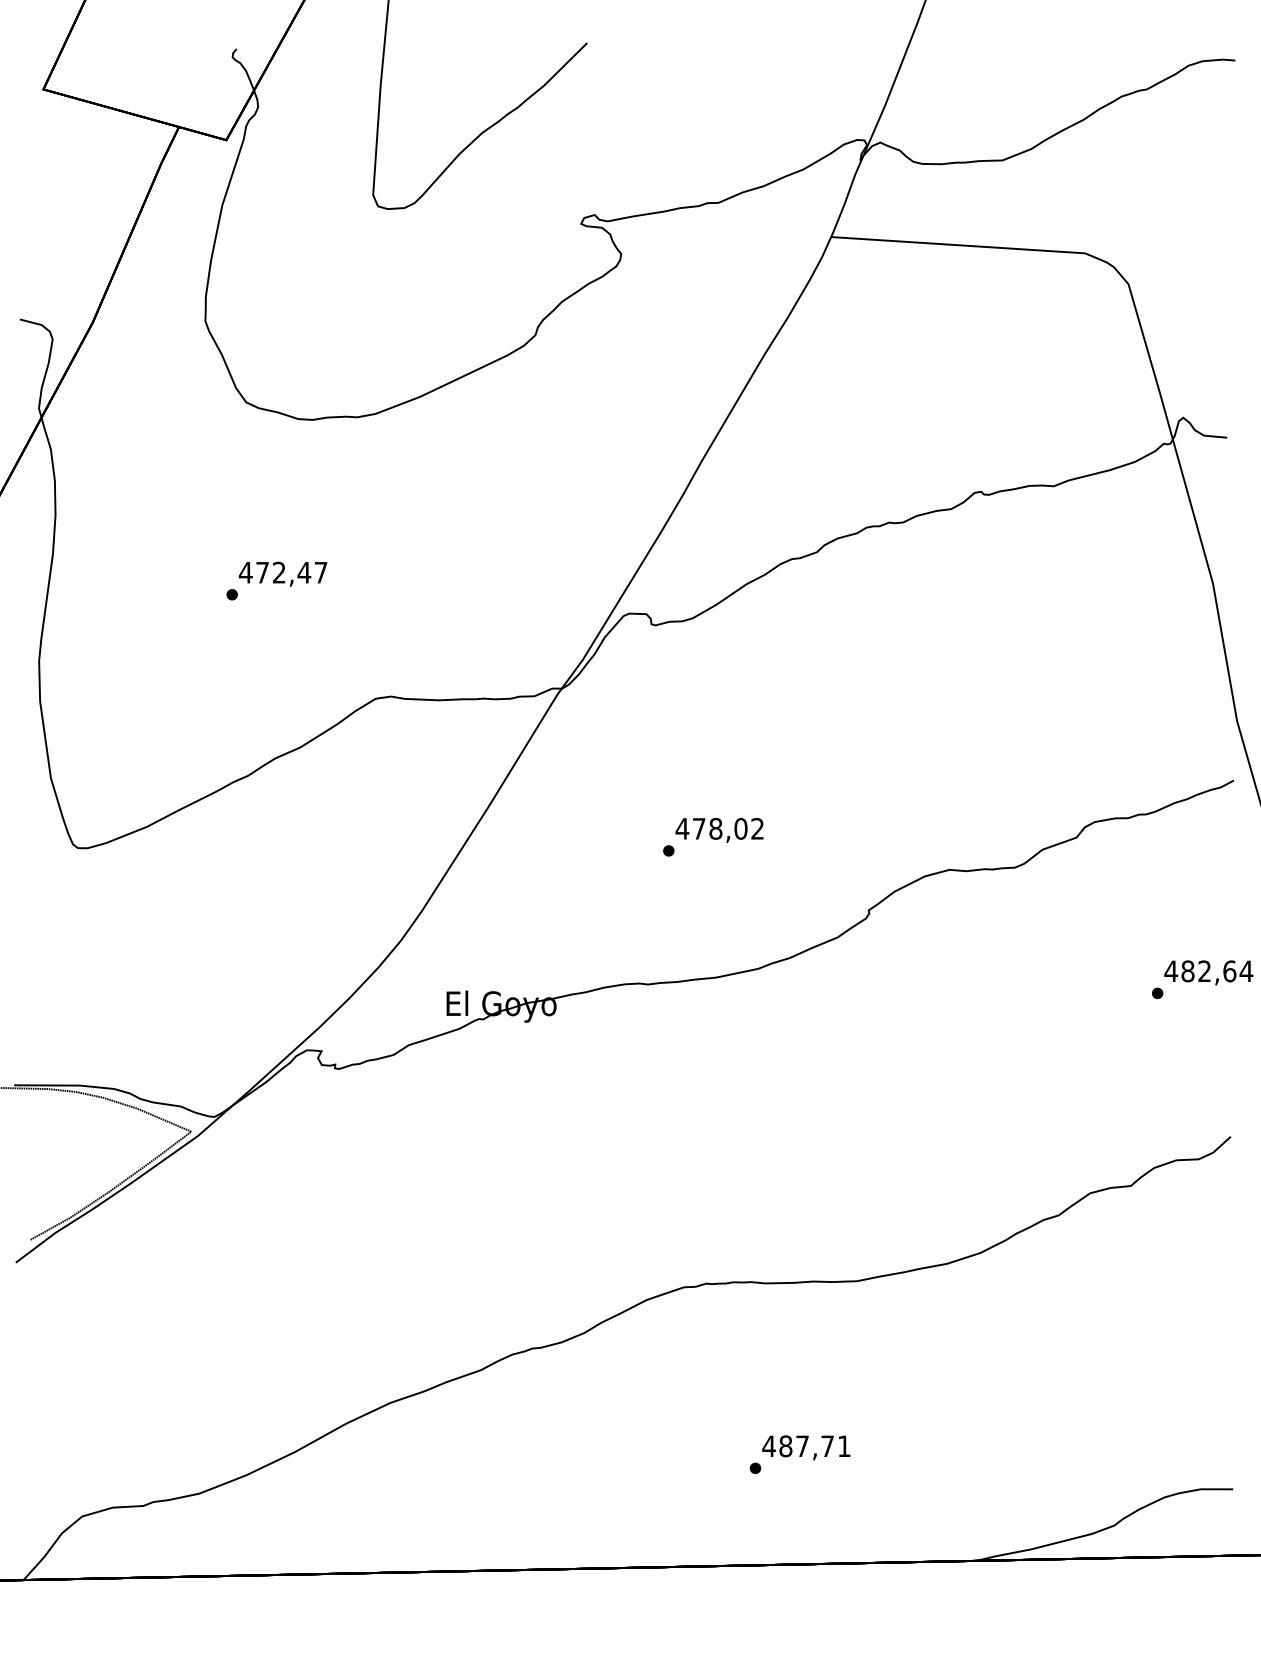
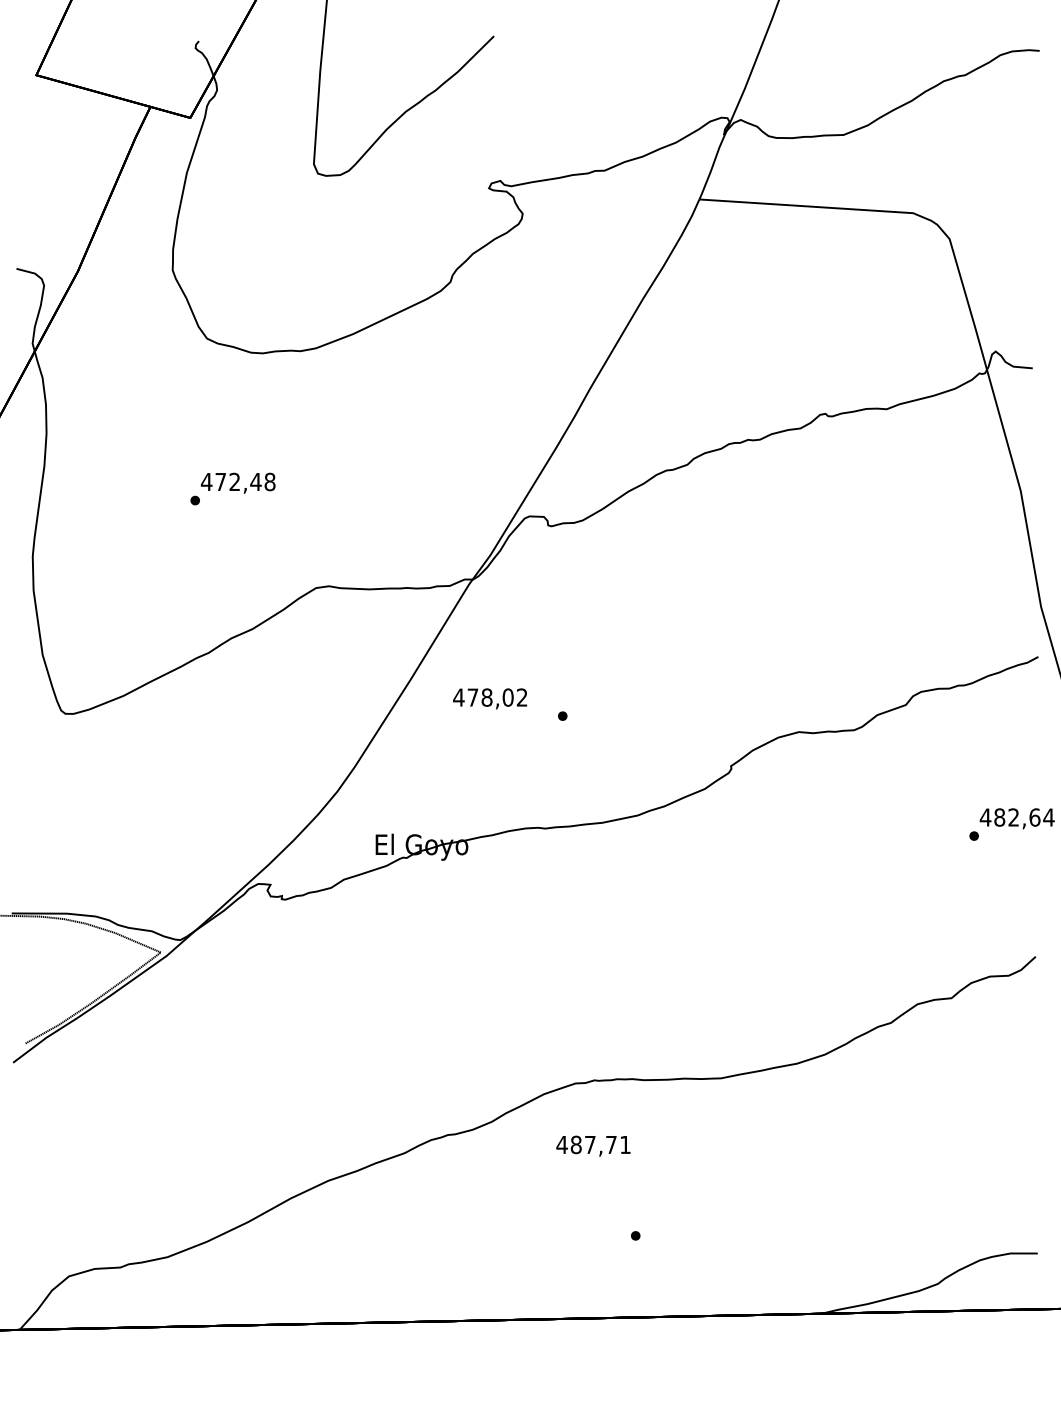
text: (320, 572) -> (269, 481), 472,47 -> 472,48
text: (719, 830) -> (490, 698), moved
text: (806, 1447) -> (593, 1145), moved

